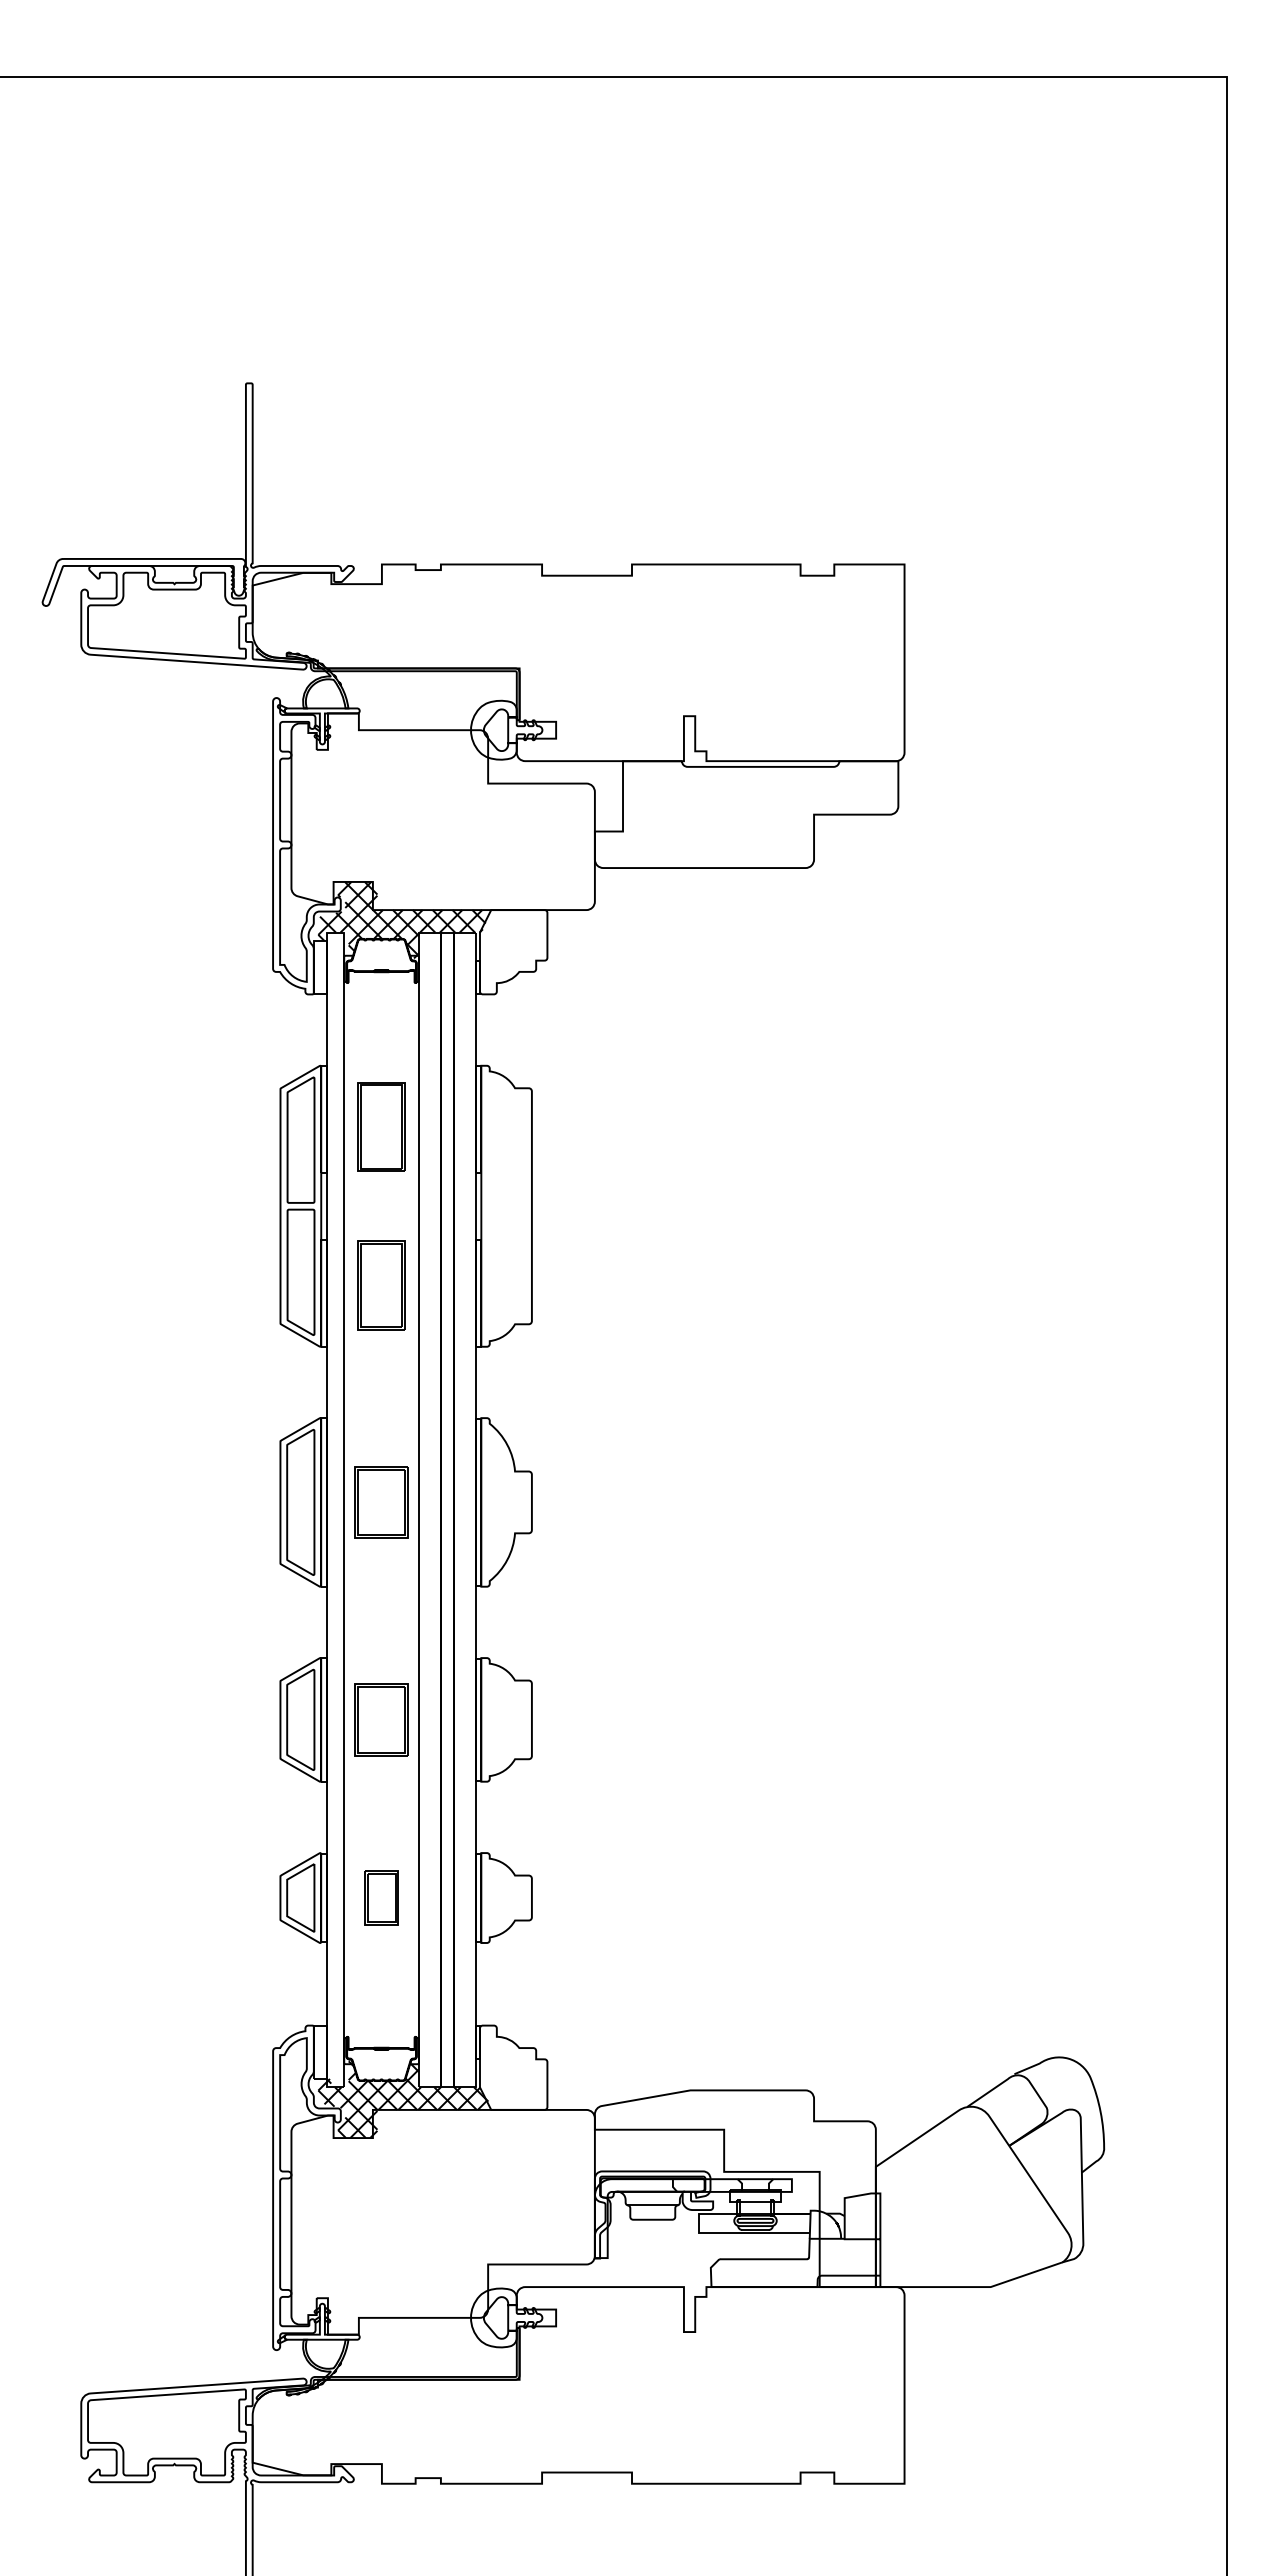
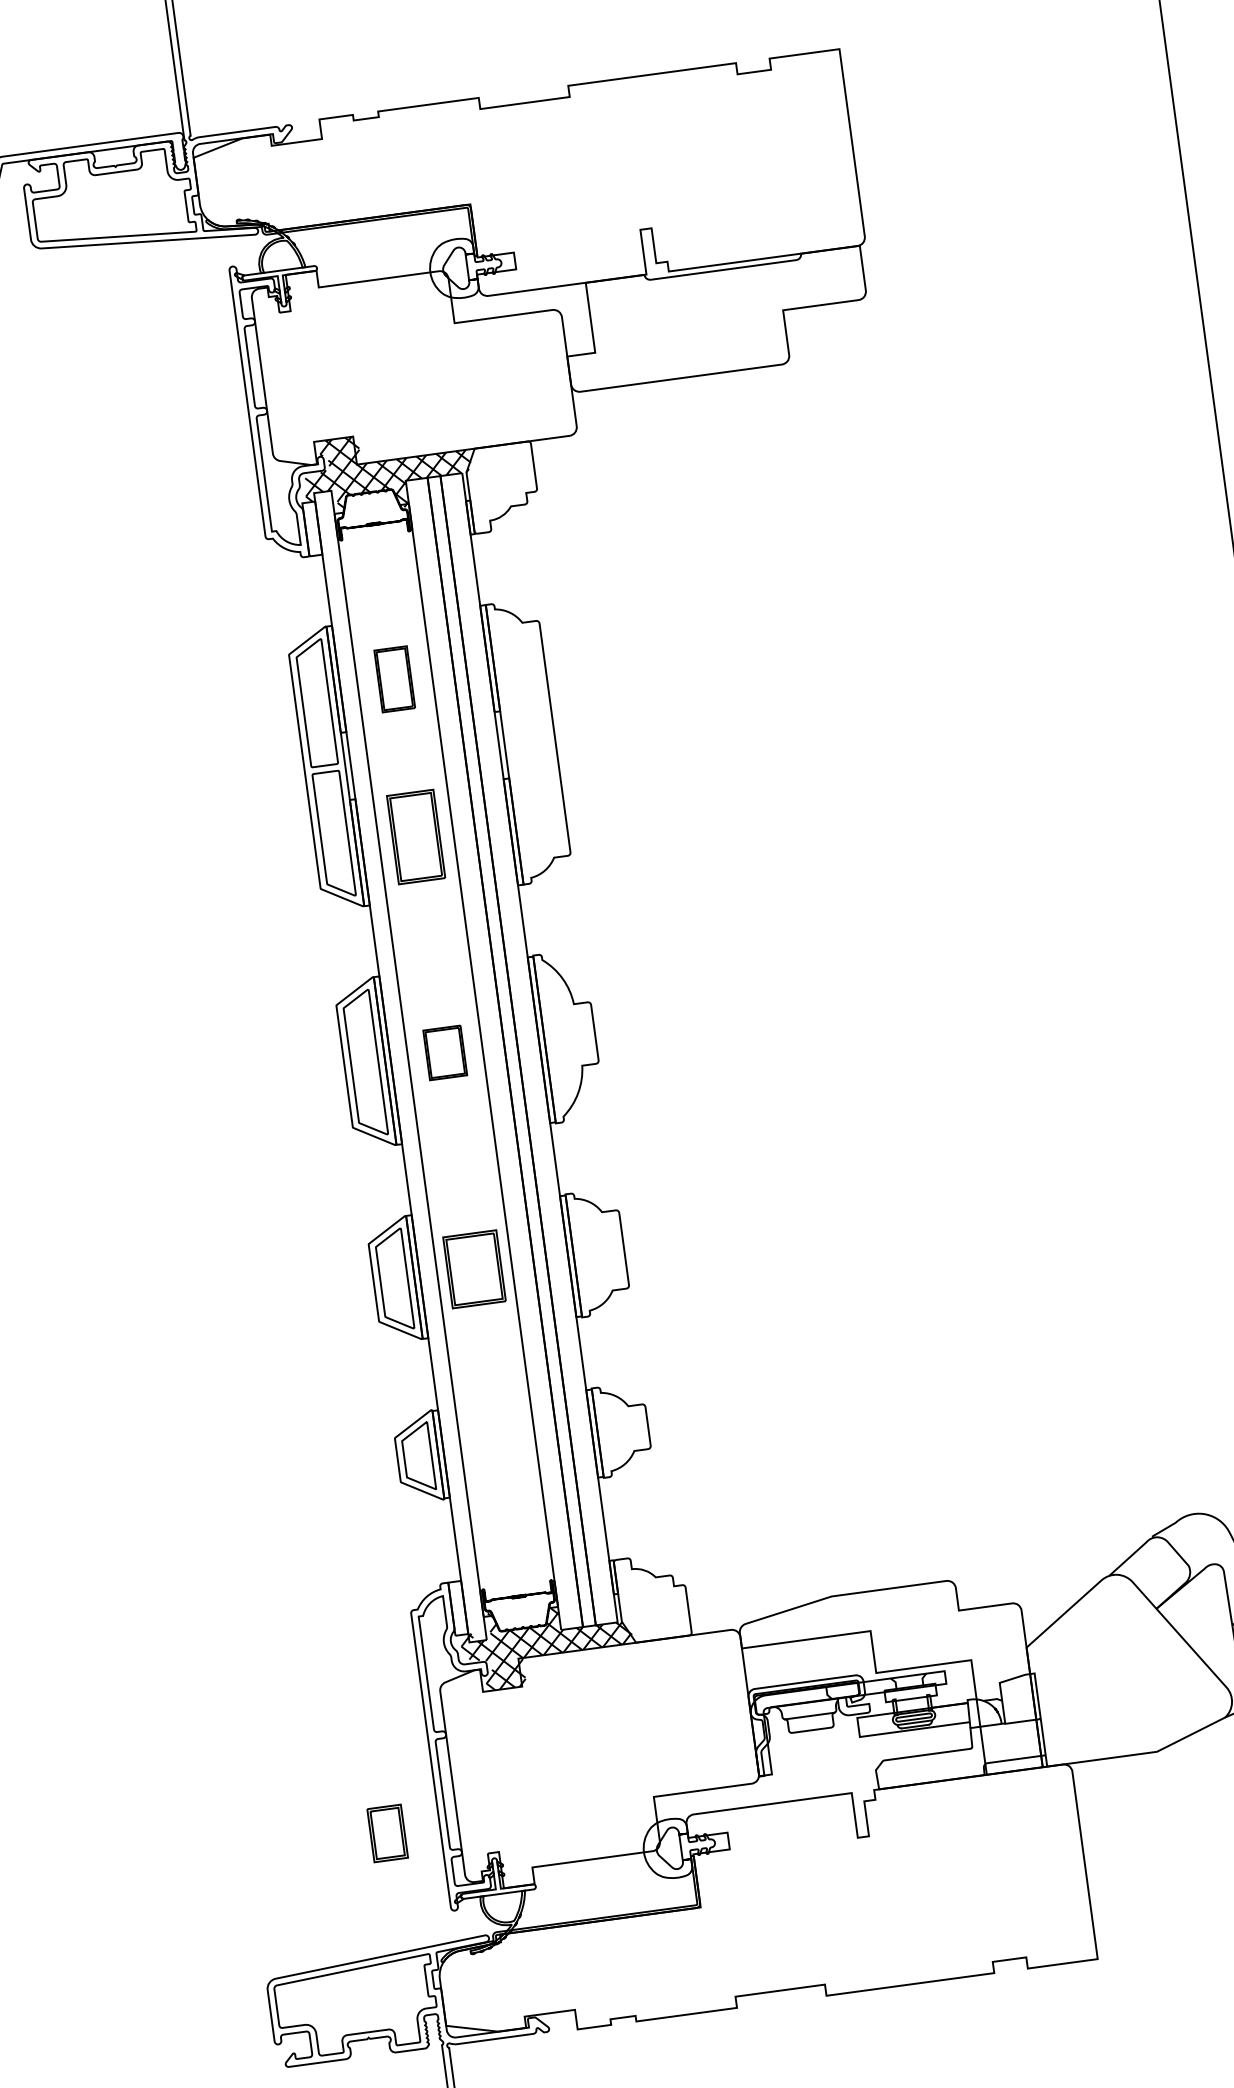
part: (381, 1126) -> (394, 678), size x0.7
part: (381, 1502) -> (445, 1052), size x0.7
part: (381, 1897) -> (387, 1832), moved

